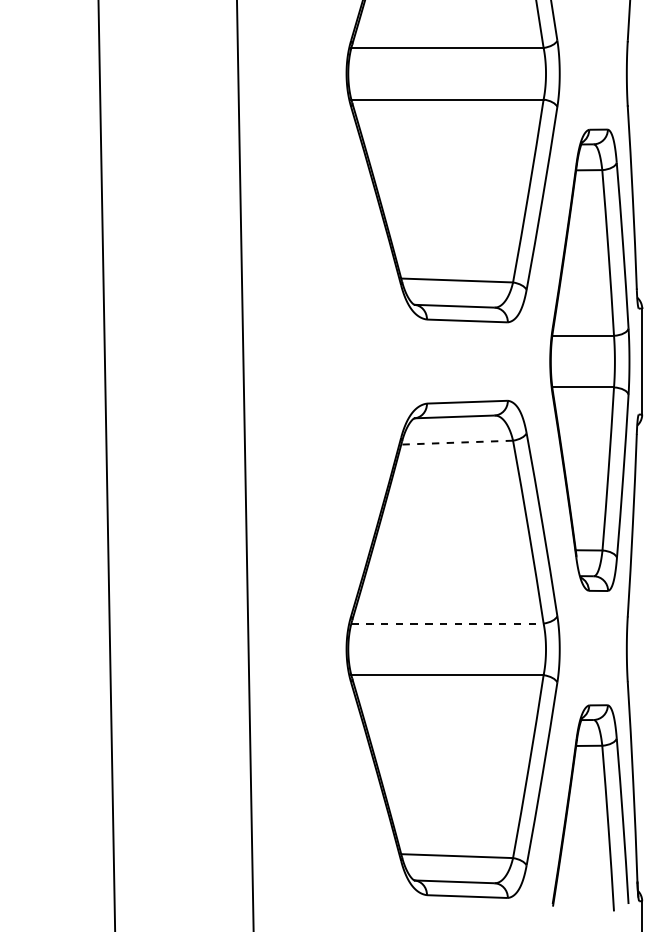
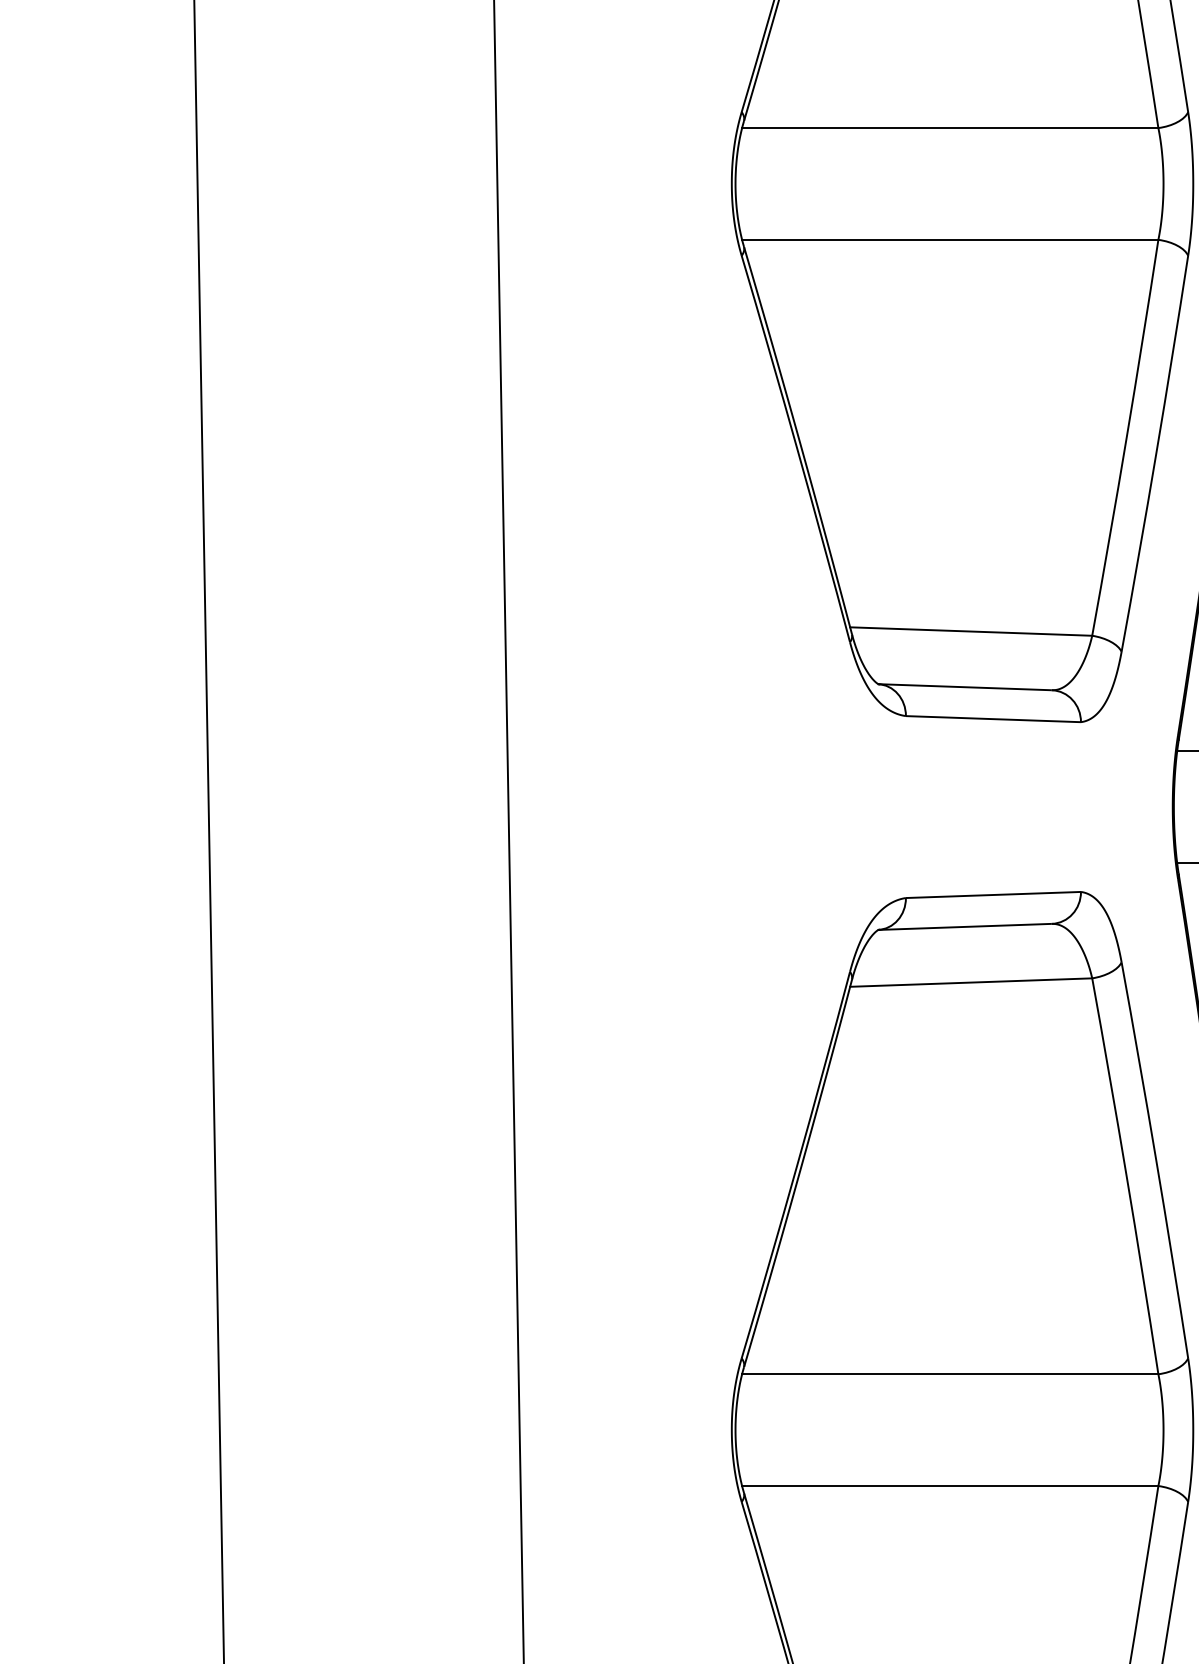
line: (457, 442) -> (971, 982), dashed -> solid
line: (448, 623) -> (952, 1374), dashed -> solid

